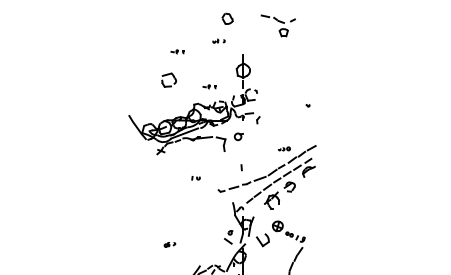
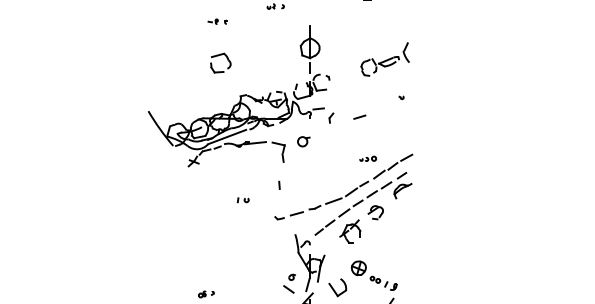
part: (296, 78) -> (385, 59), added
part: (168, 79) -> (219, 62), moved
part: (209, 86) -> (262, 70), removed
line: (278, 119) -> (359, 117), added
line: (241, 167) -> (279, 185), moved

